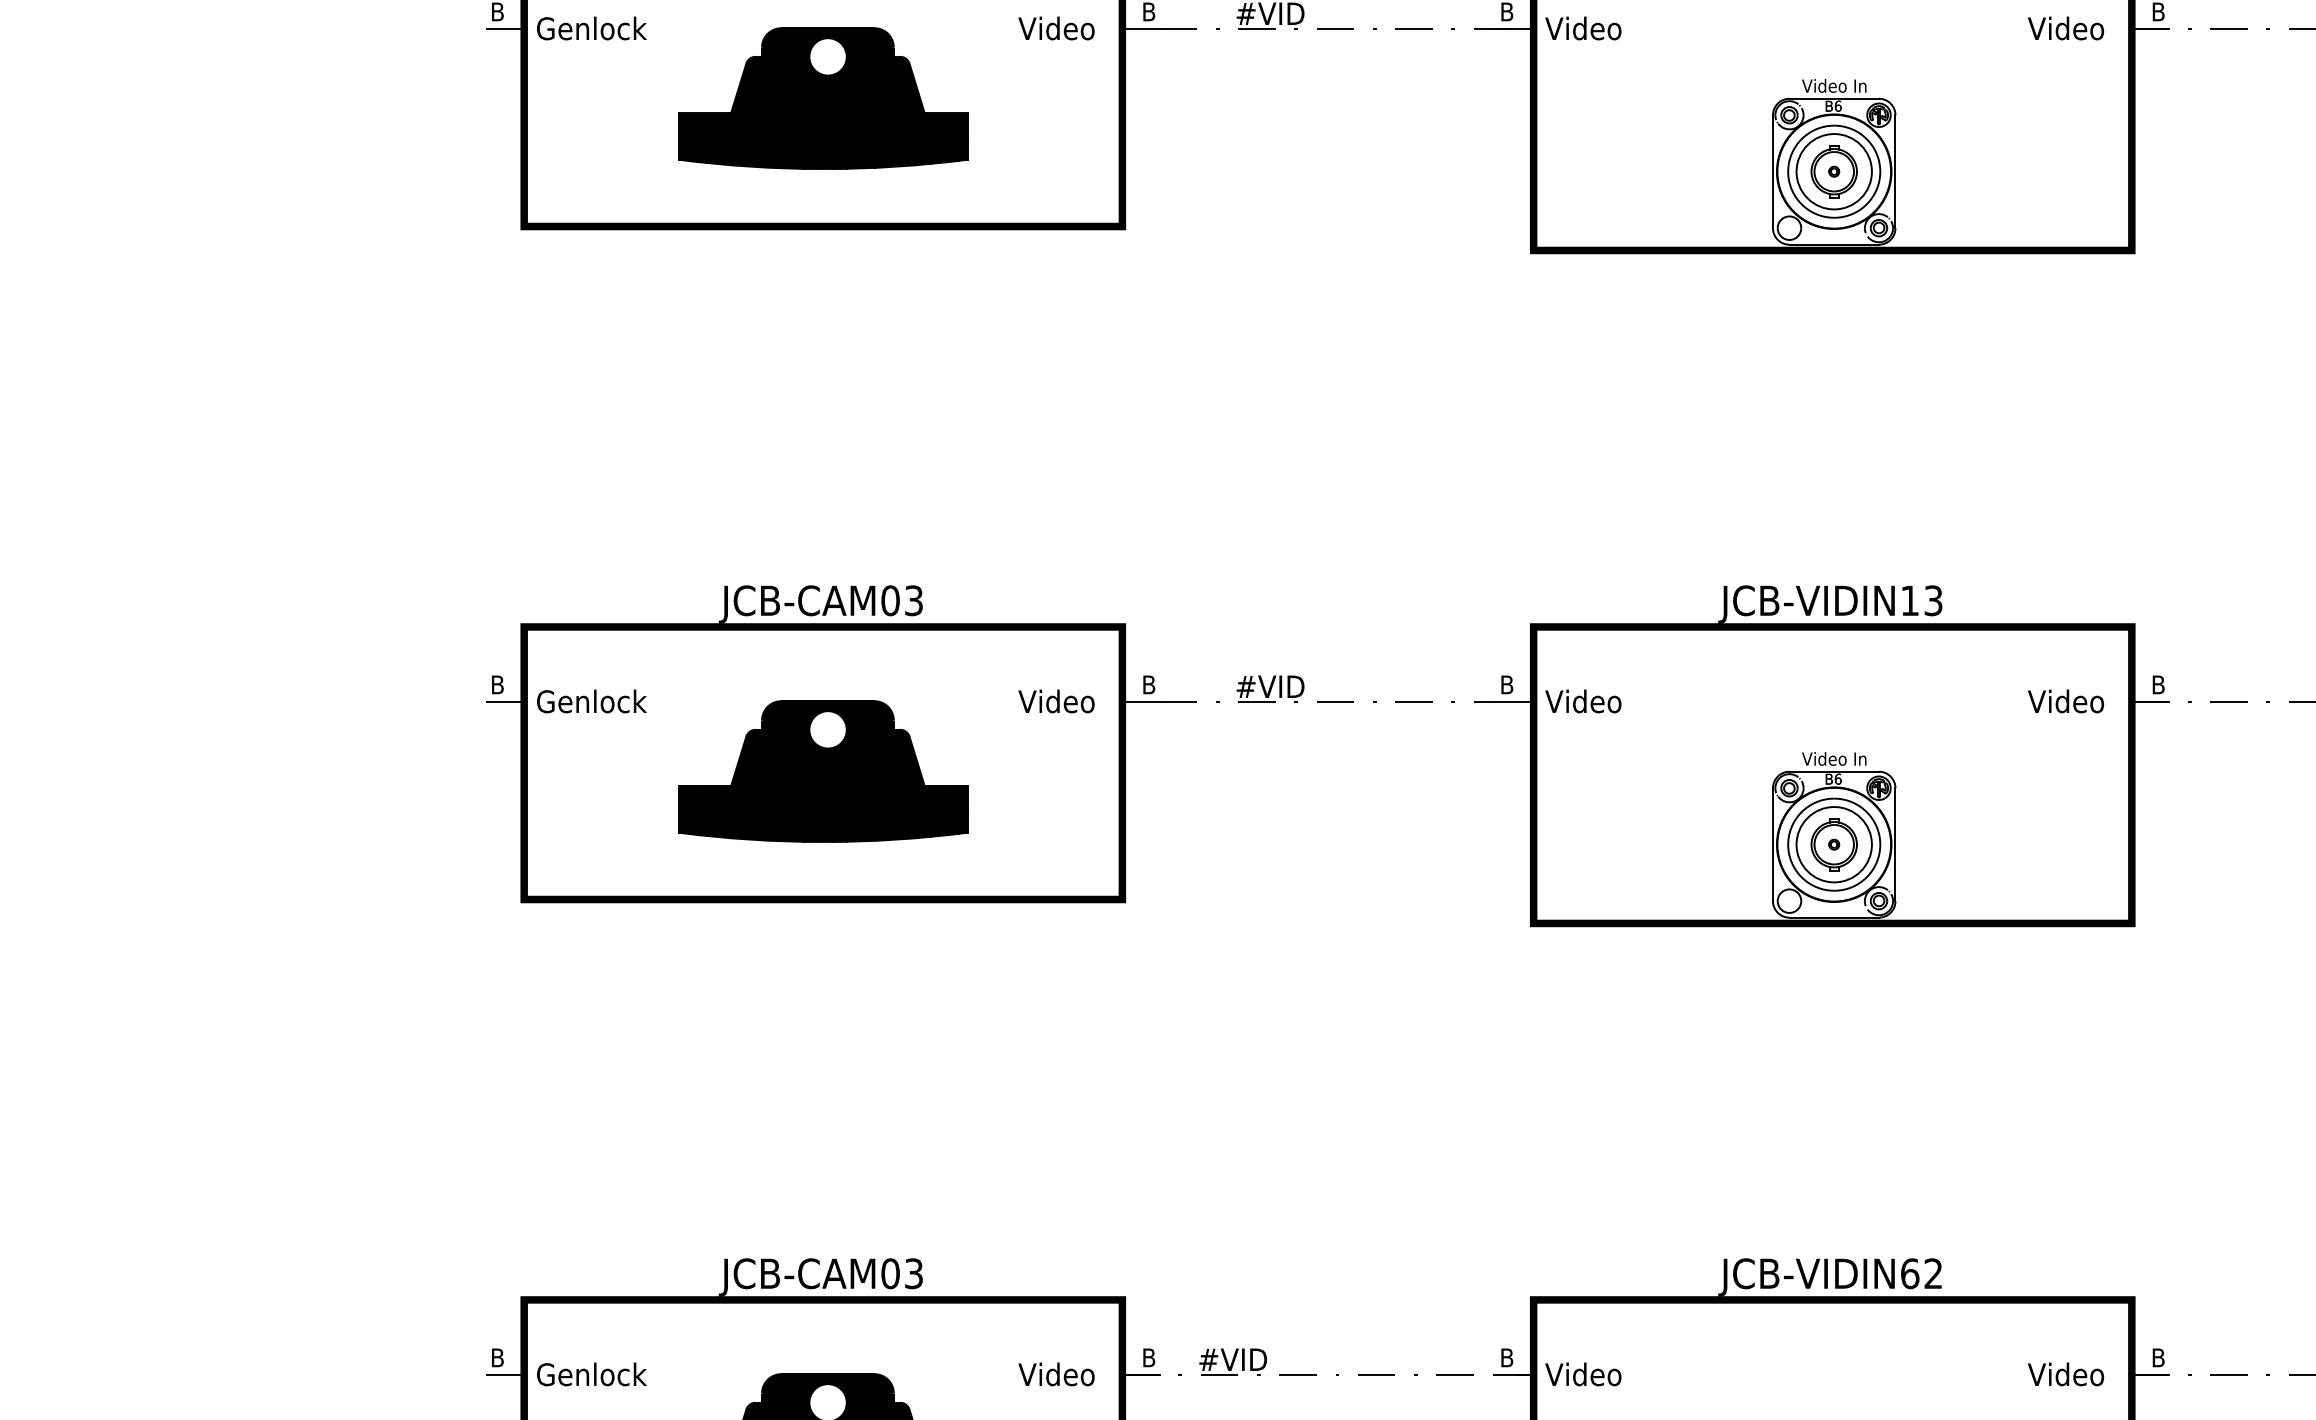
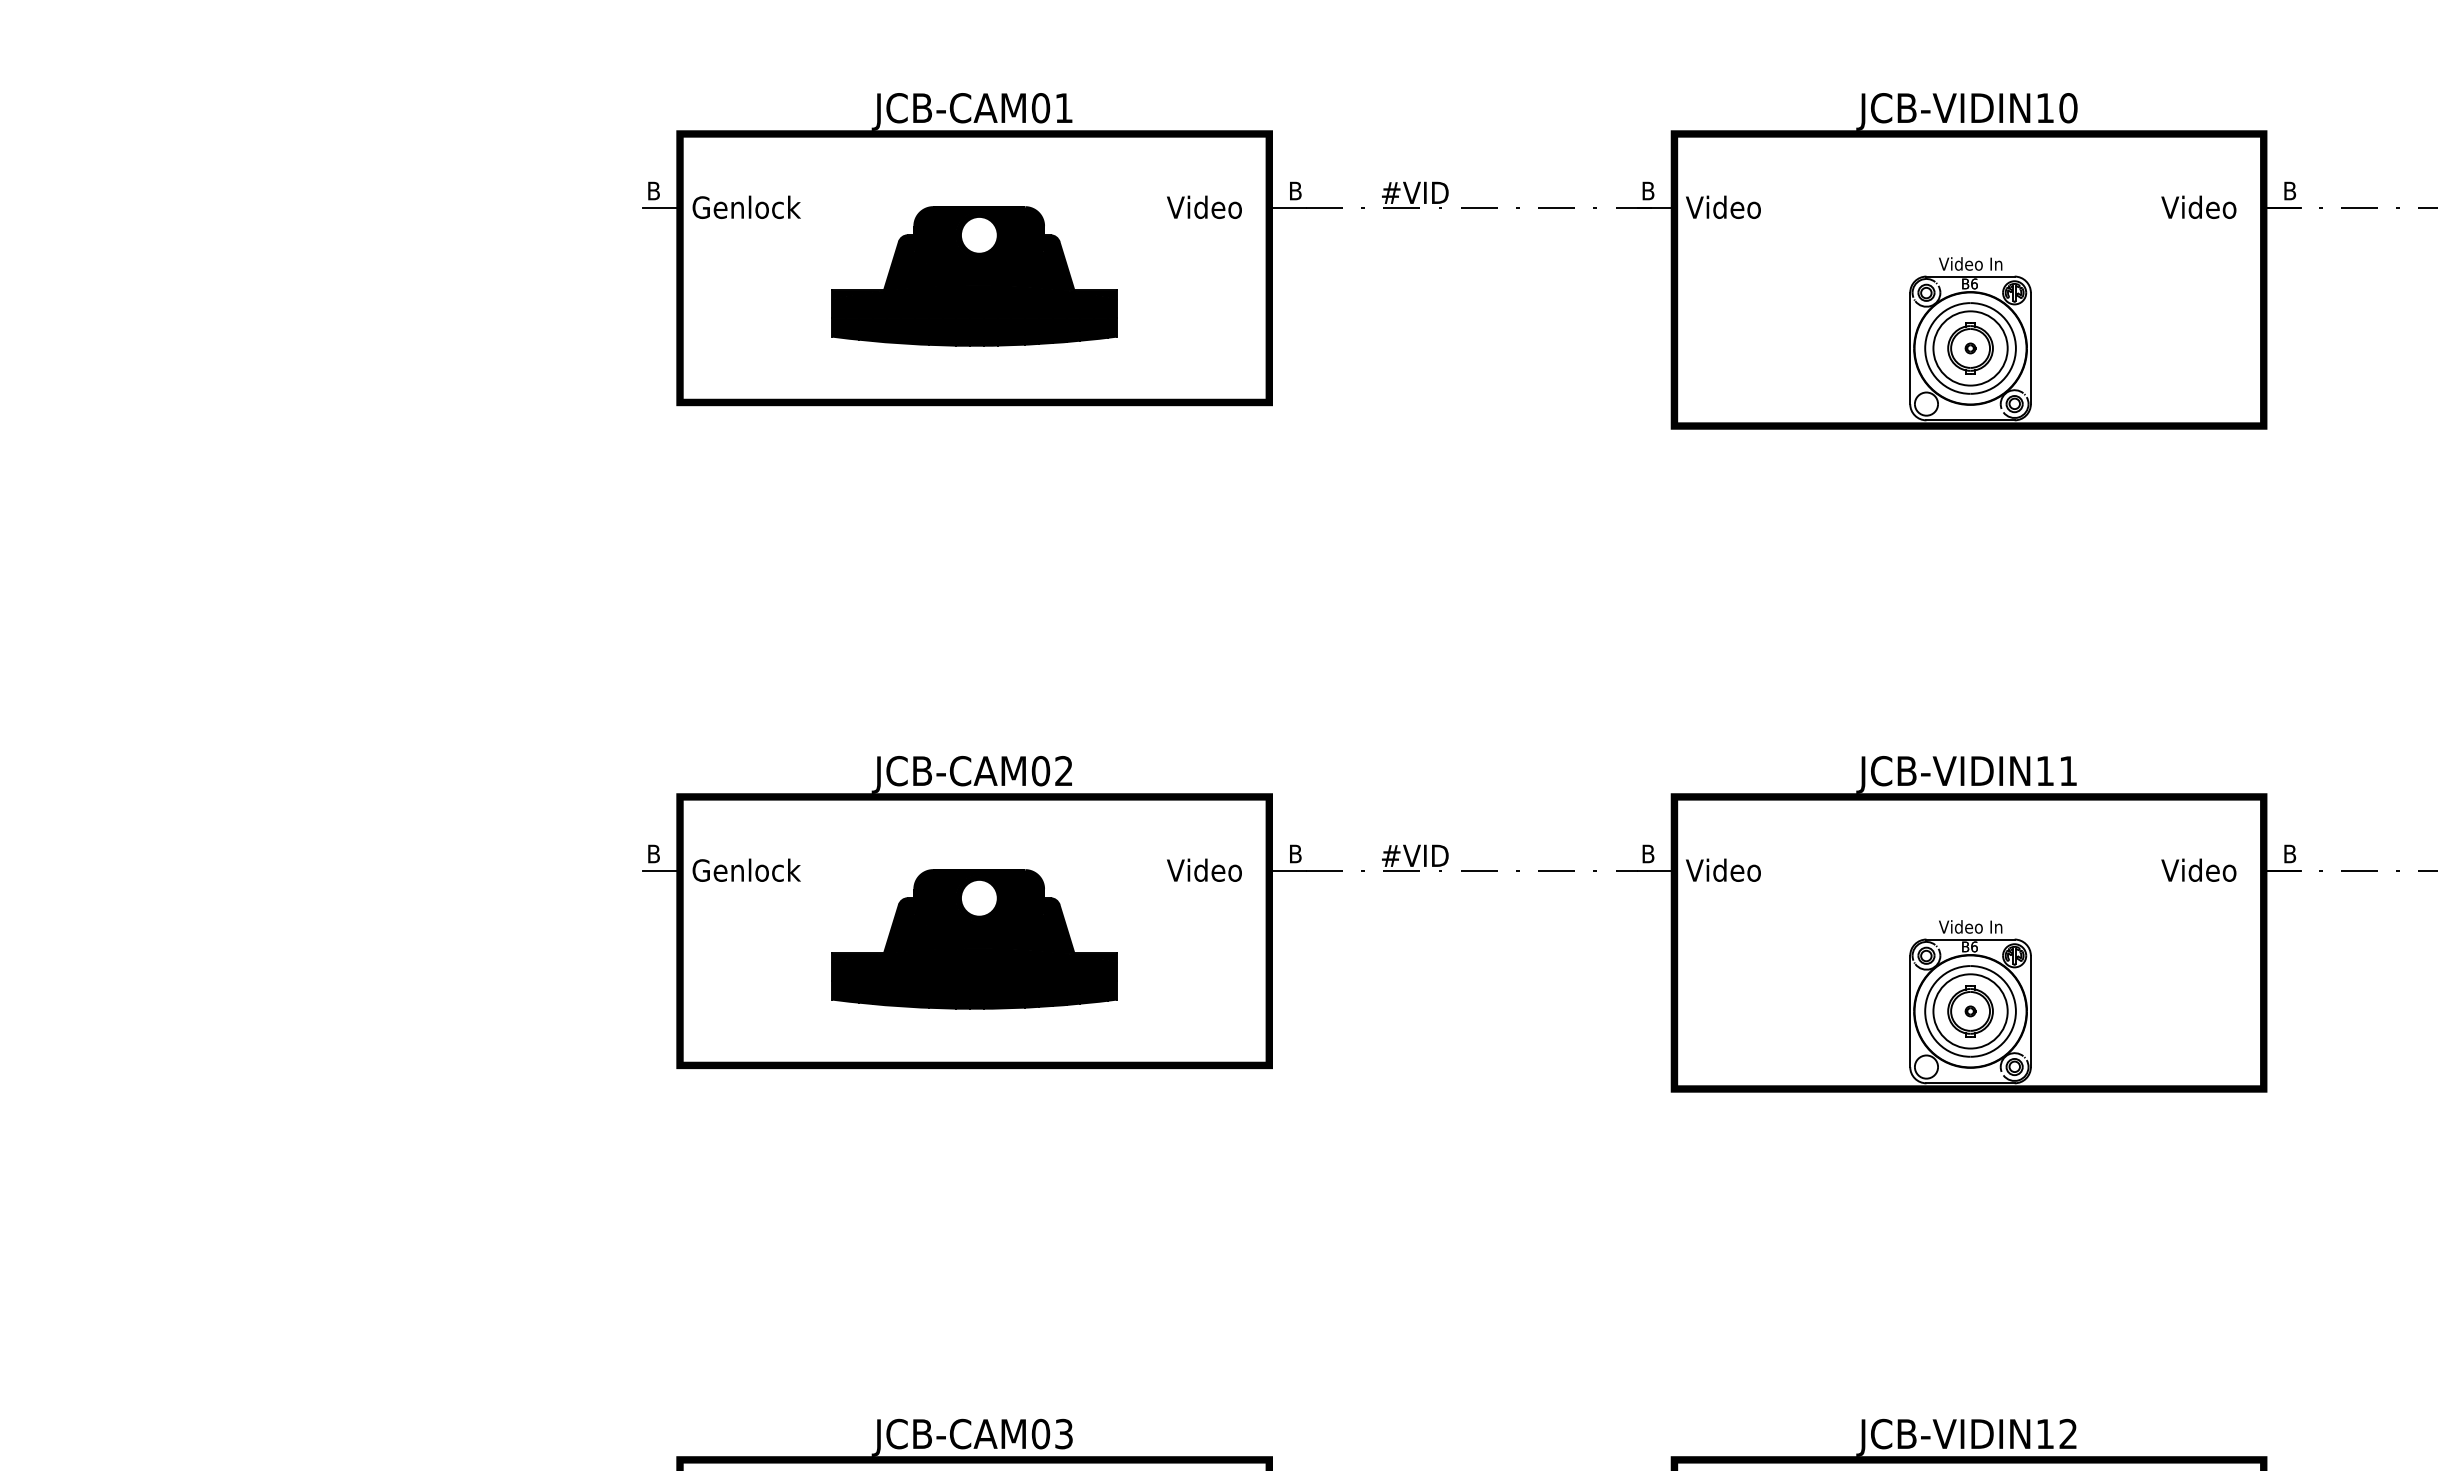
text: (1933, 600) -> (2068, 770), JCB-VIDIN13 -> JCB-VIDIN11
text: (913, 601) -> (1063, 771), JCB-CAM03 -> JCB-CAM02
text: (1910, 1273) -> (2045, 1433), JCB-VIDIN62 -> JCB-VIDIN12

